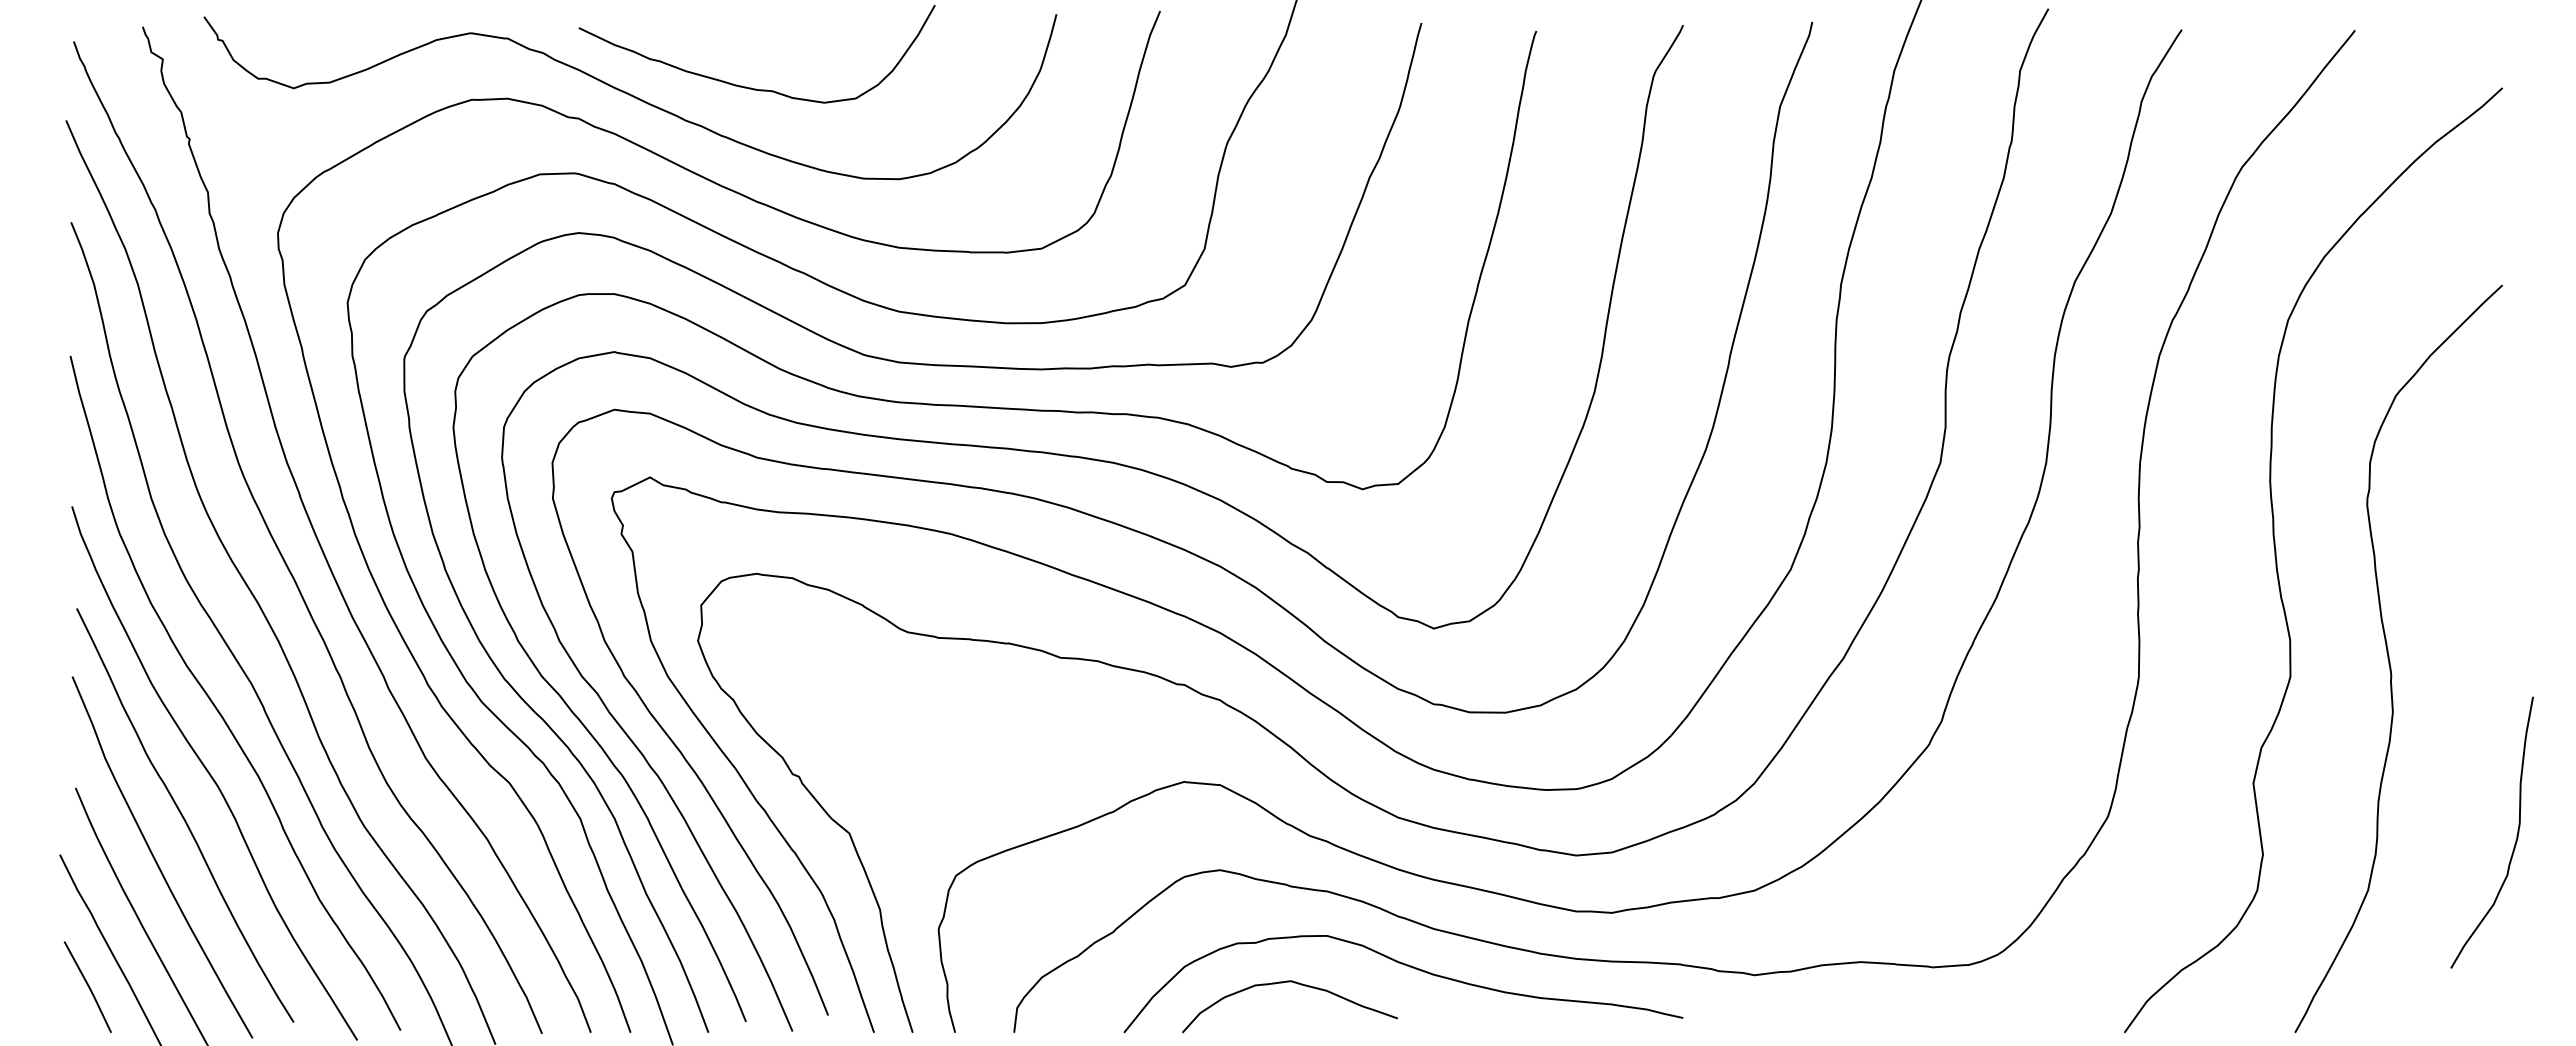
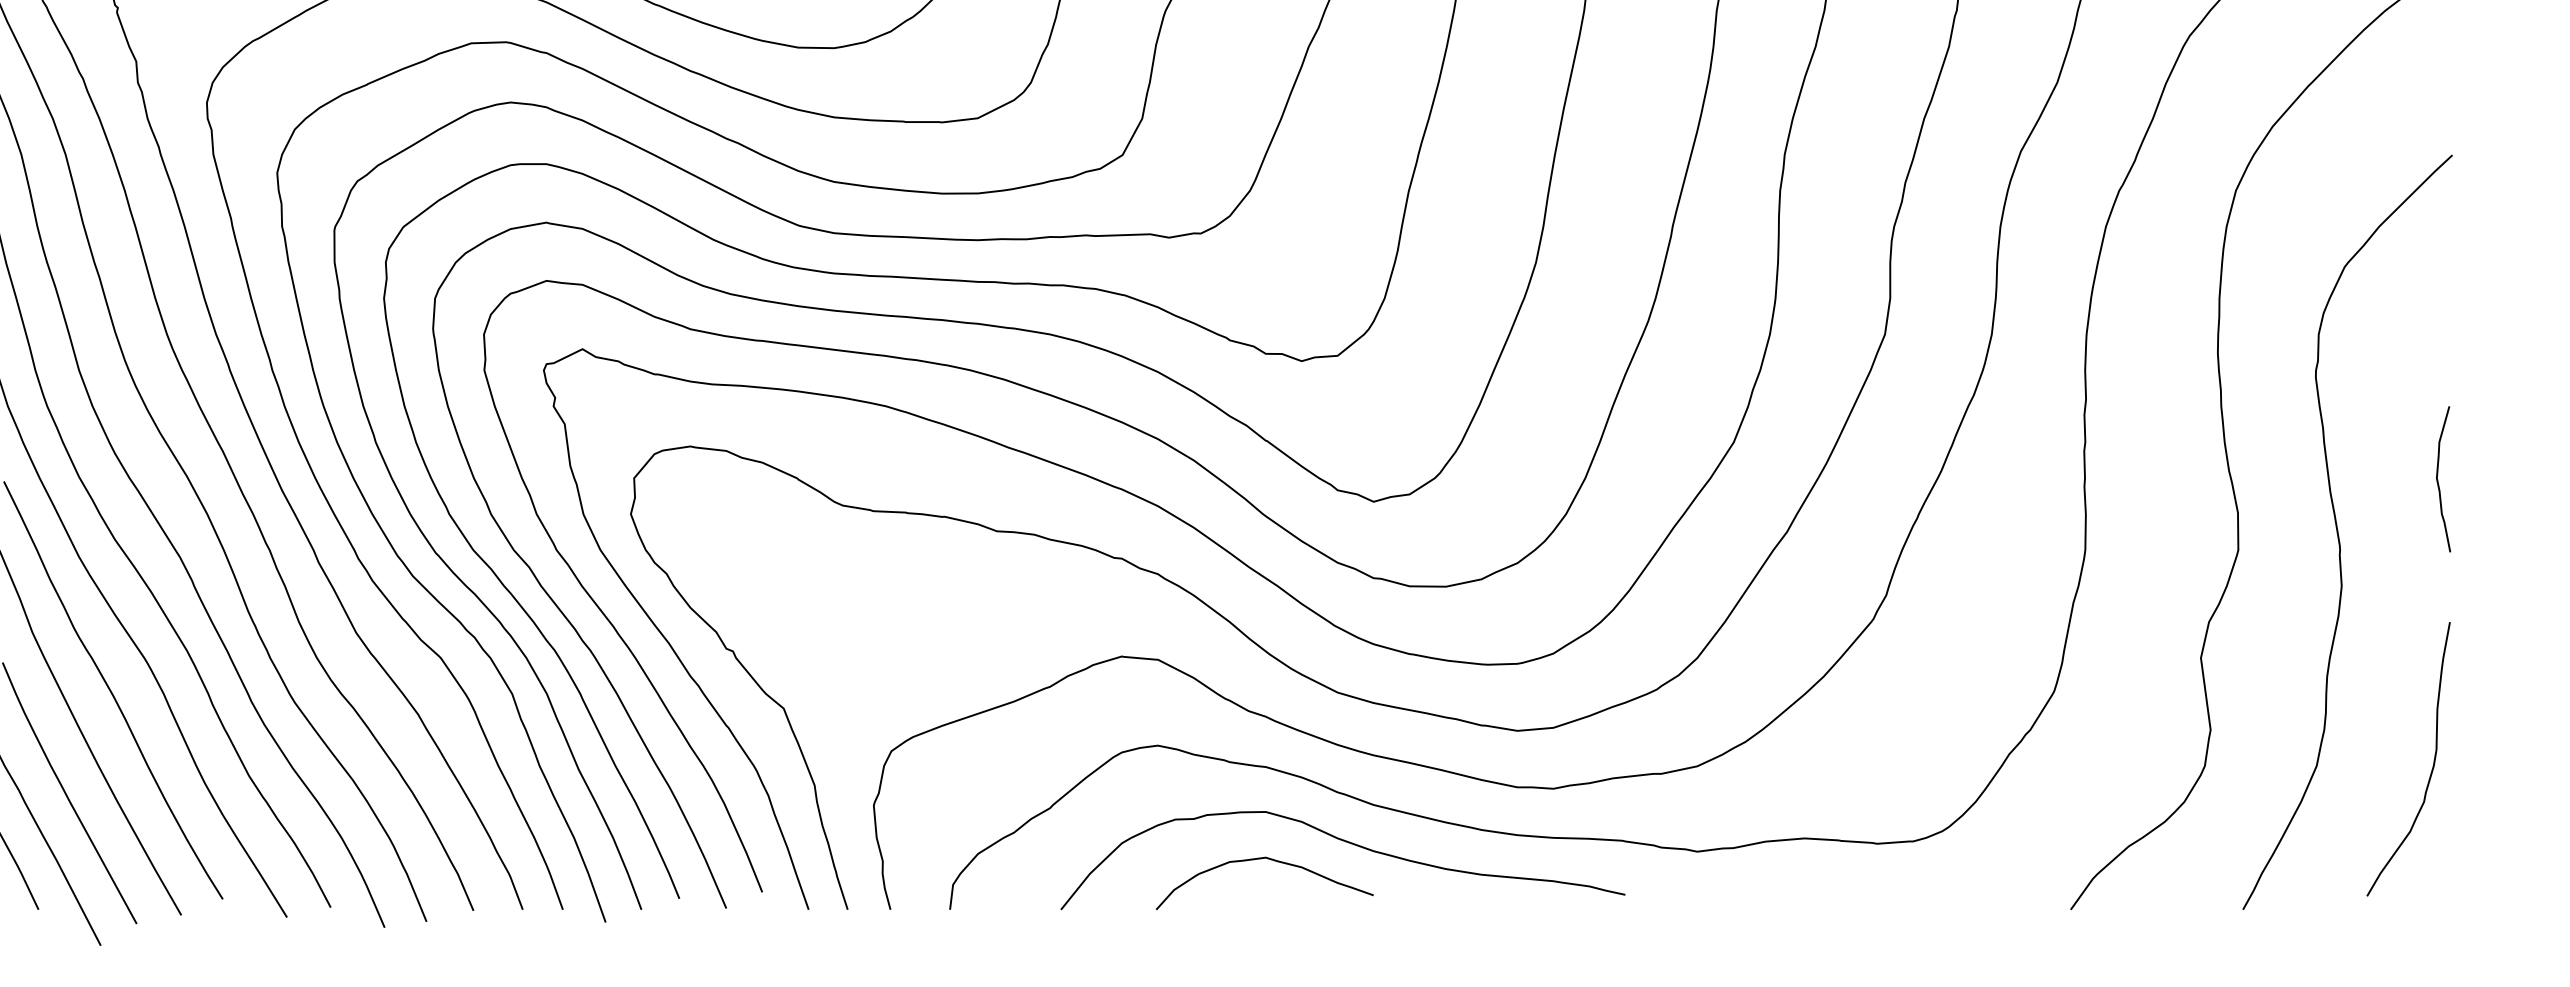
curve: (2488, 606) -> (2438, 479), added
curve: (2516, 835) -> (2433, 762), moved
curve: (1297, 984) -> (1272, 861), moved

